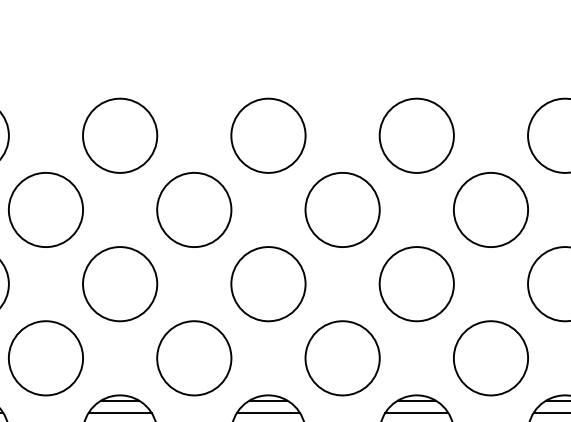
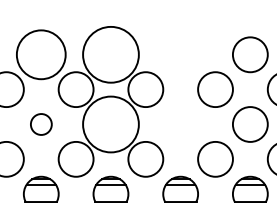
circle: (118, 135) -> (40, 54), size x1.4
circle: (267, 135) -> (110, 54), size x1.6
circle: (416, 135) -> (180, 54), removed
circle: (120, 284) -> (41, 124), size x0.6
circle: (267, 284) -> (110, 124), size x1.6
circle: (416, 284) -> (180, 124), removed

